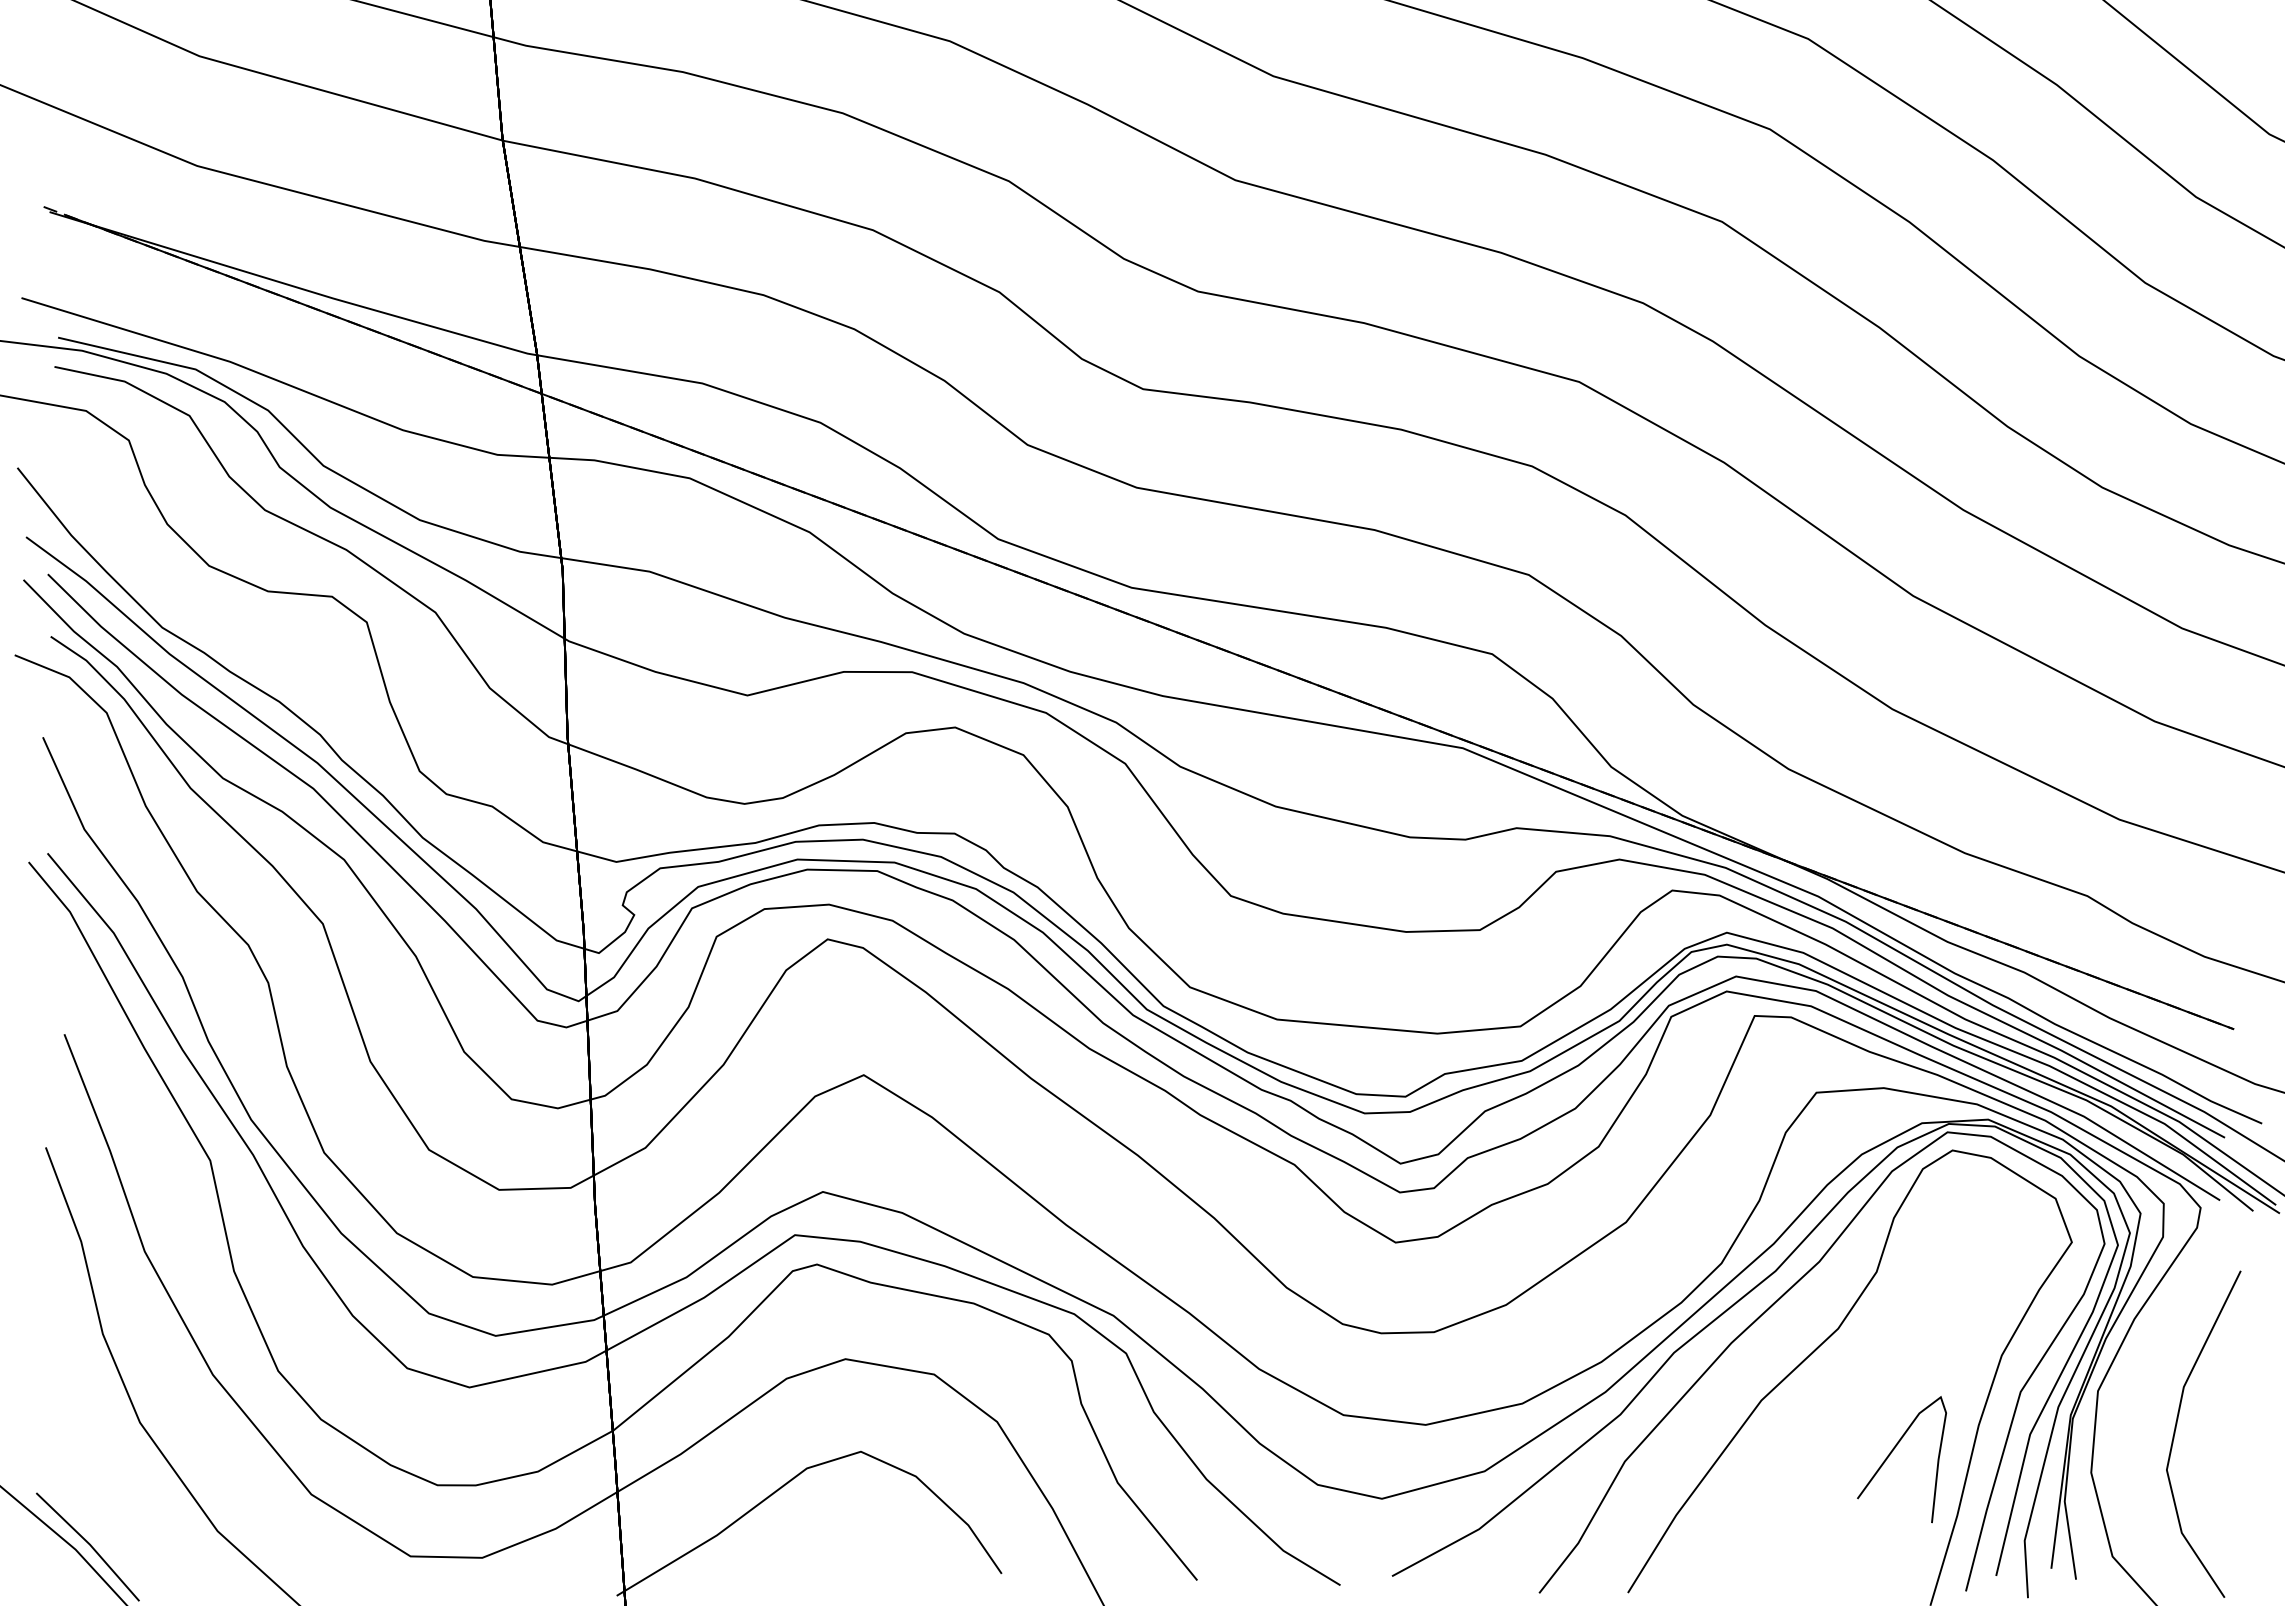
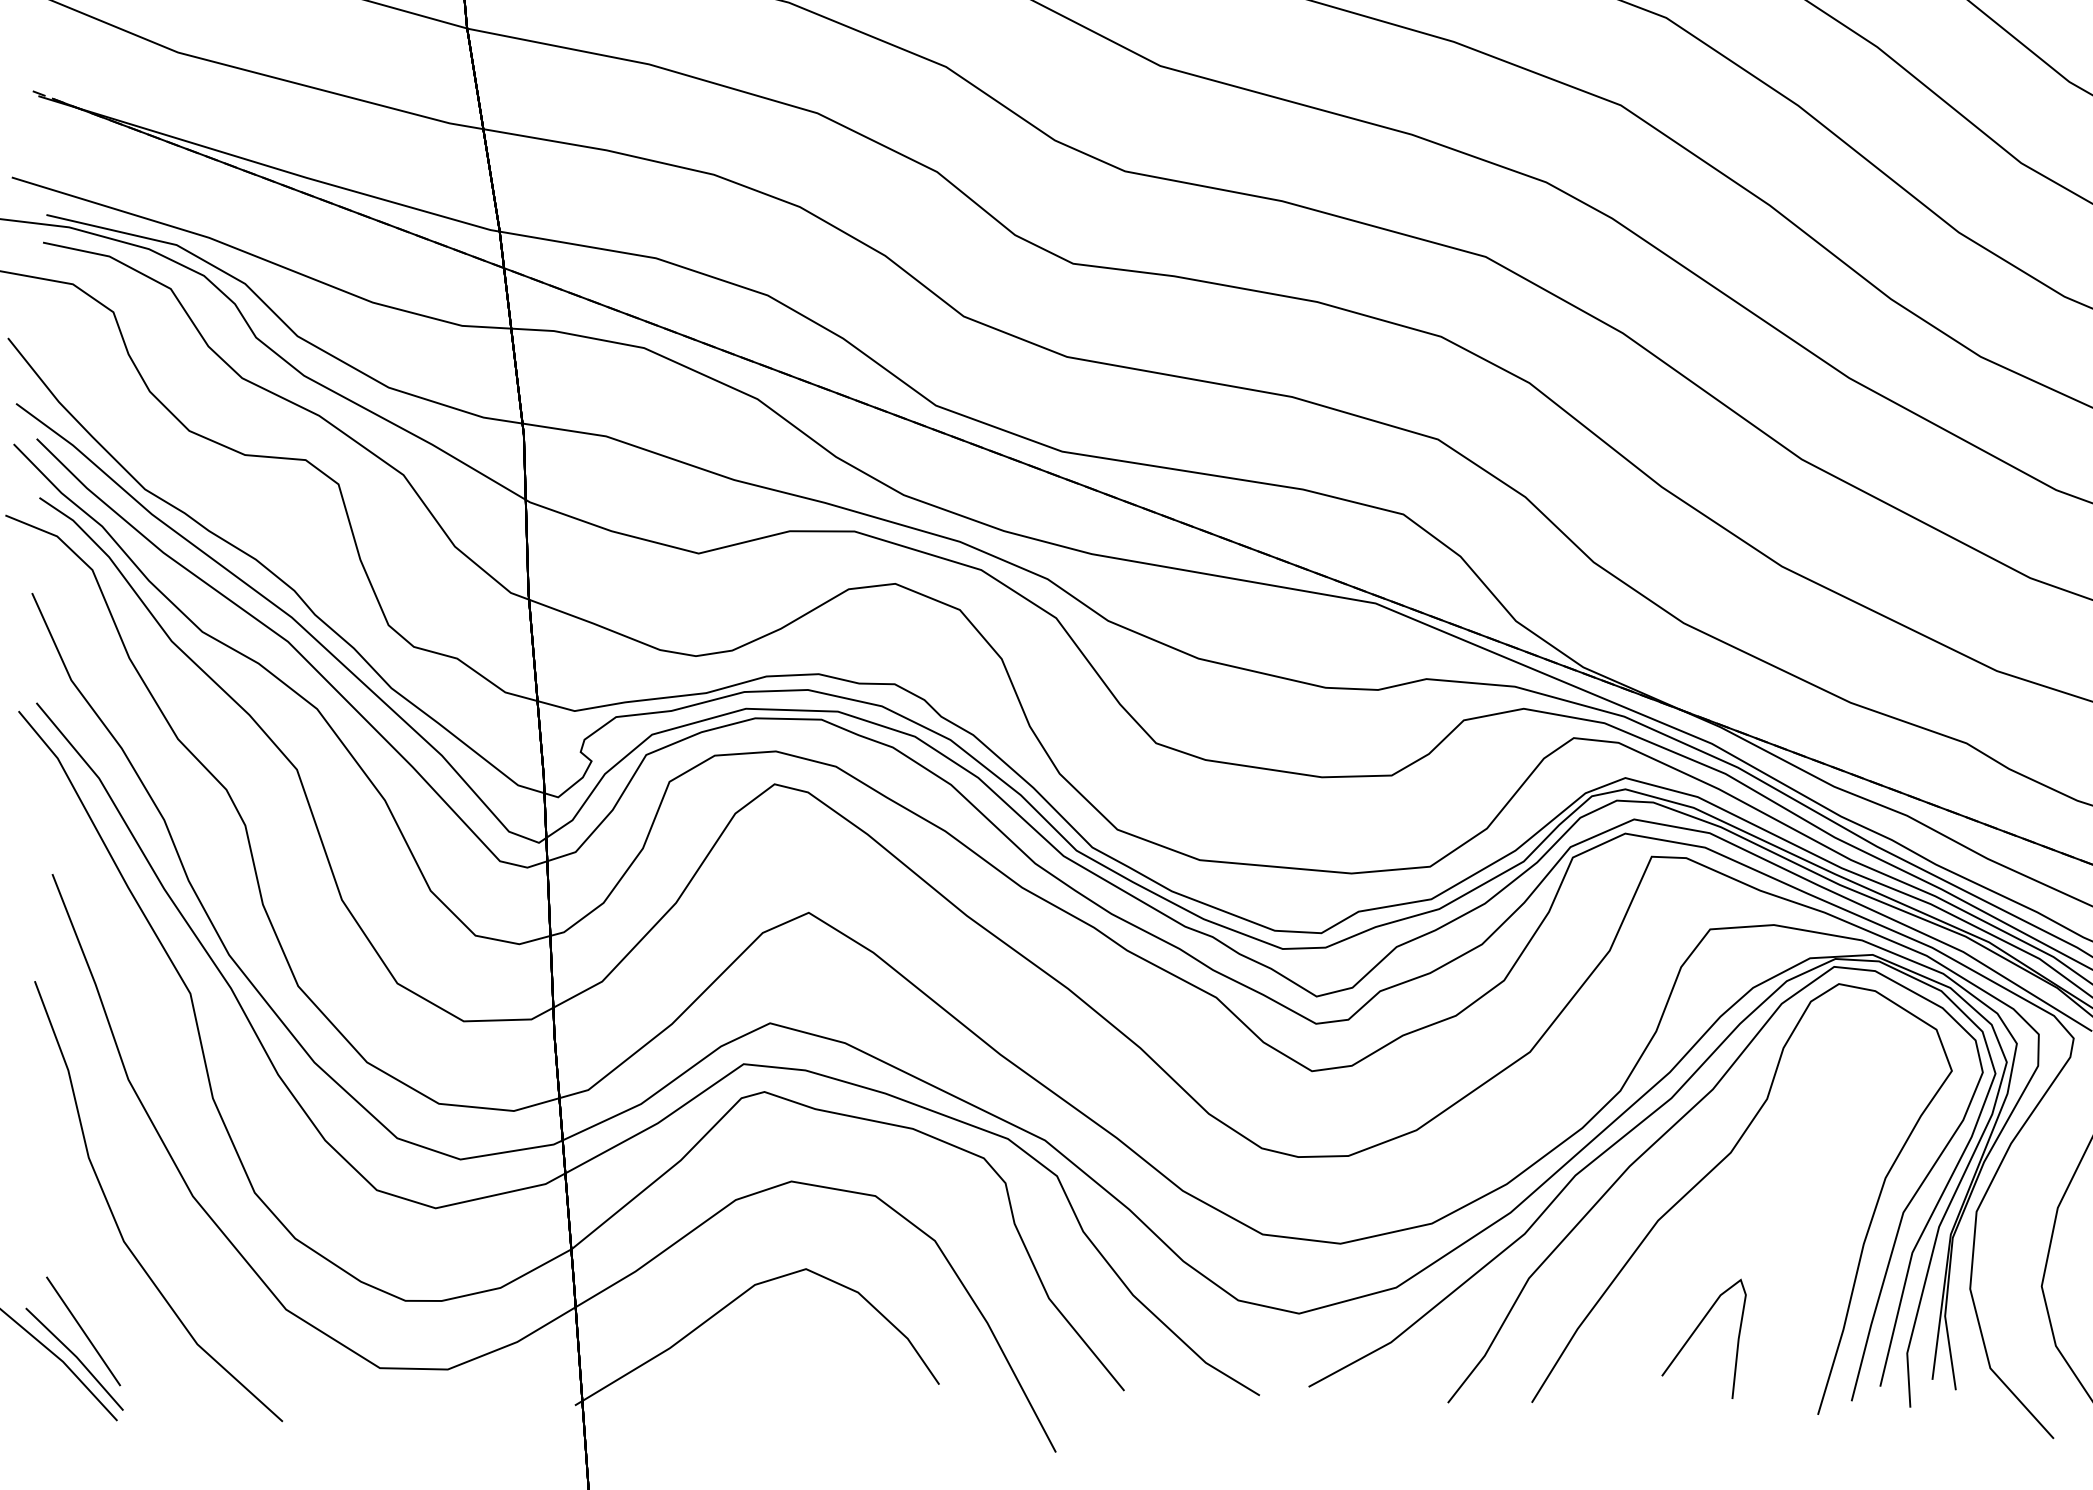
curve: (1892, 1452) -> (1695, 1332), moved
line: (96, 1517) -> (82, 1331), added

